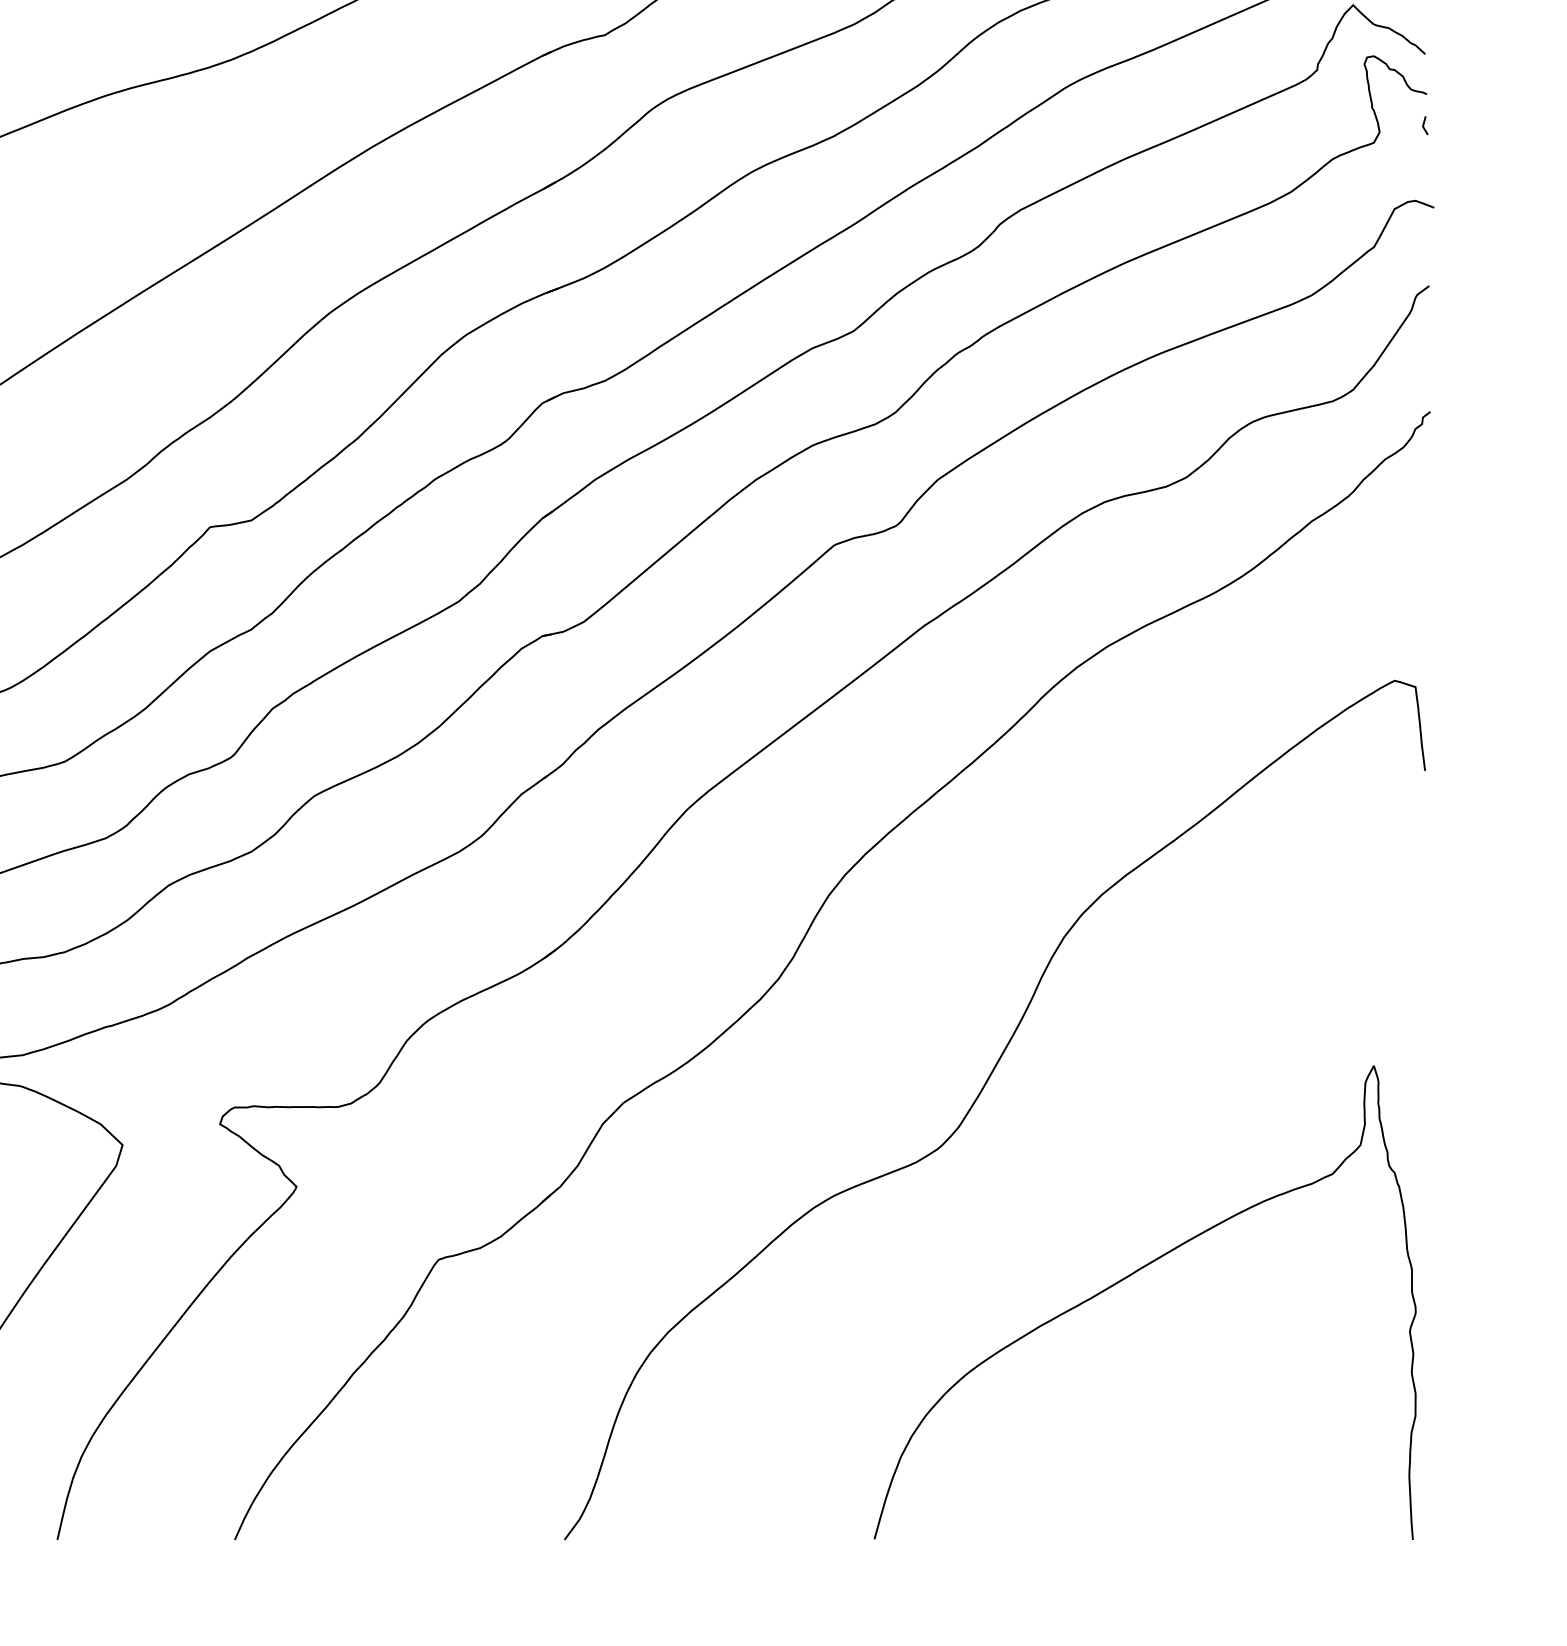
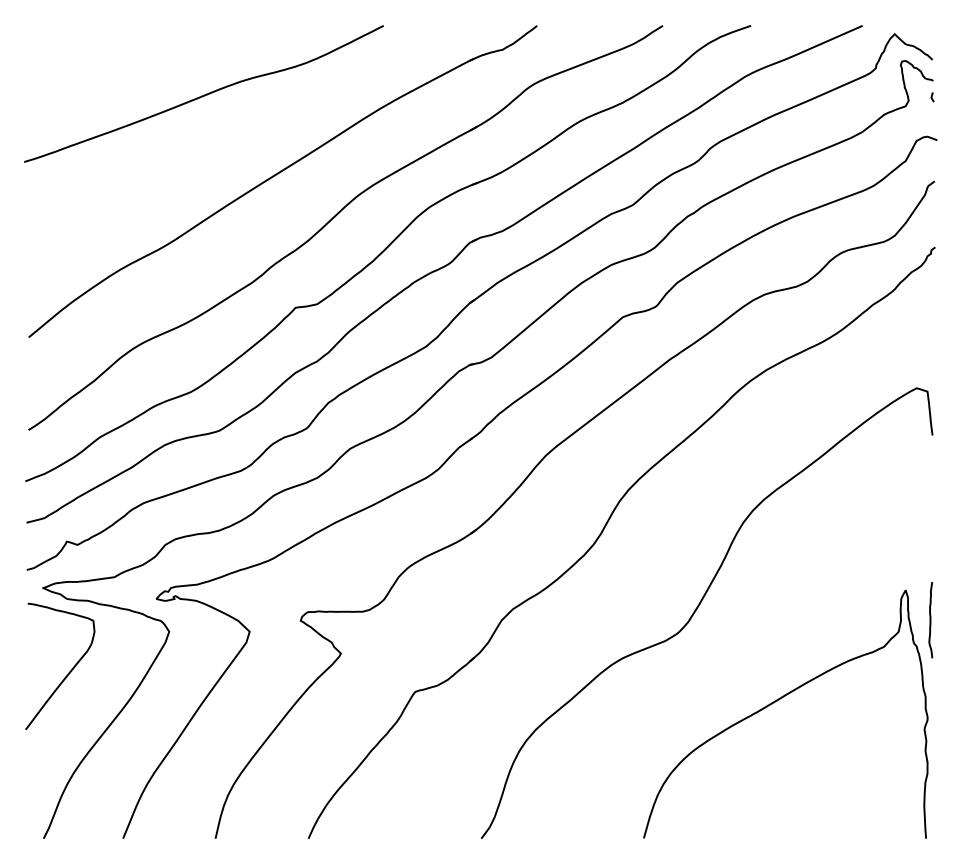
curve: (1421, 1123) -> (930, 620), added

